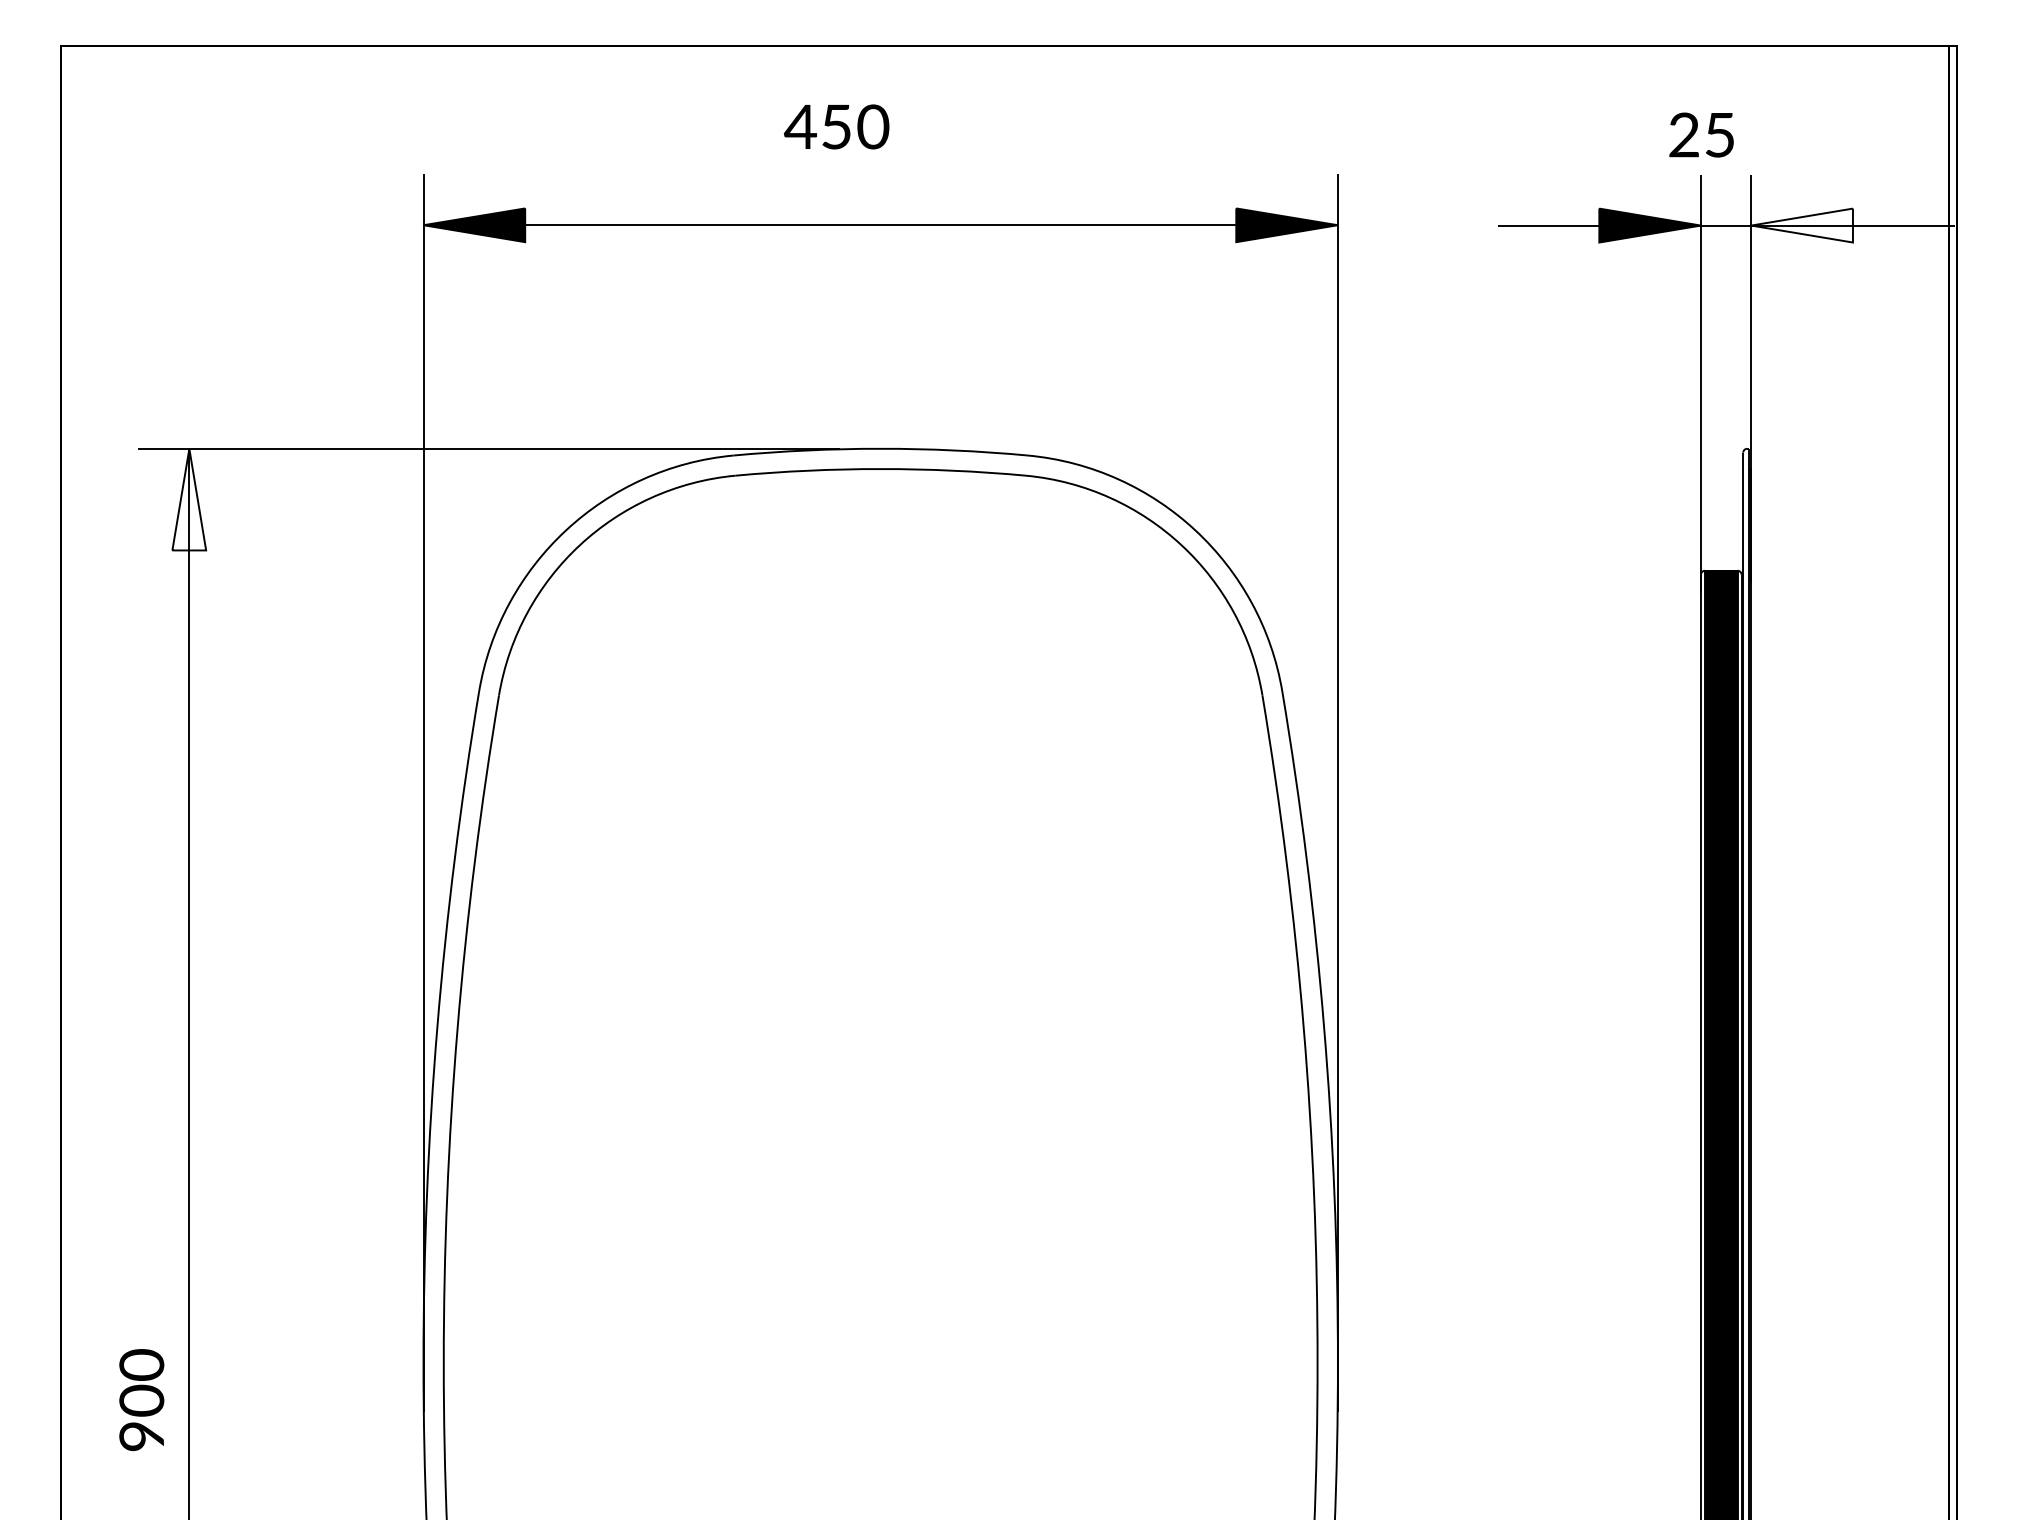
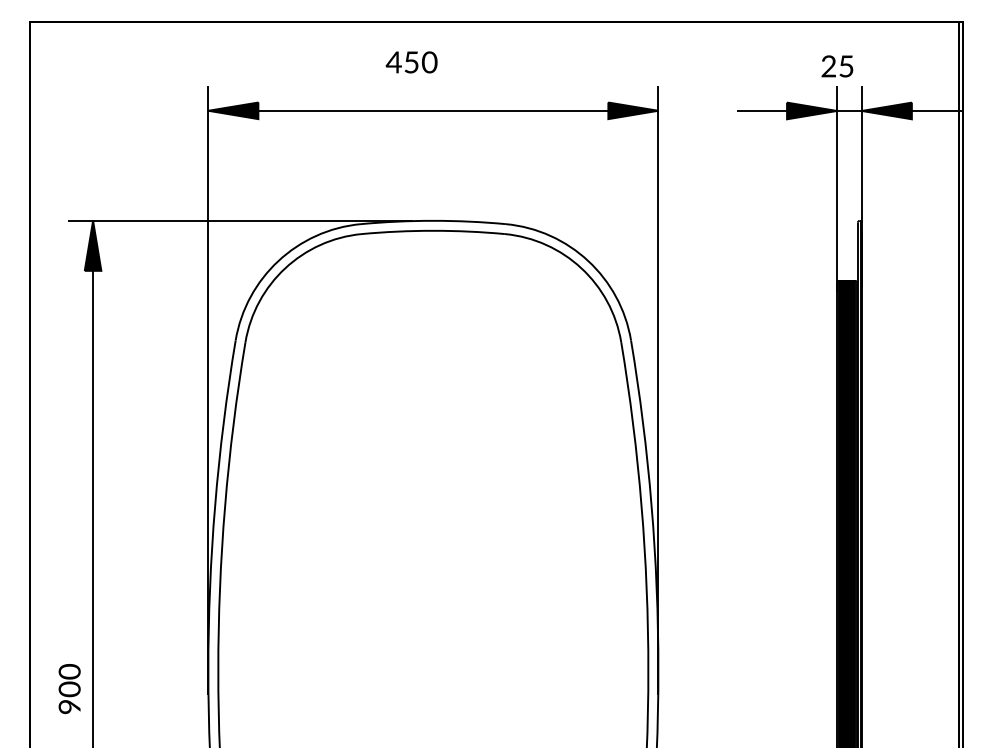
fill: (1801, 224) -> (886, 110), added
fill: (188, 498) -> (92, 245), added

